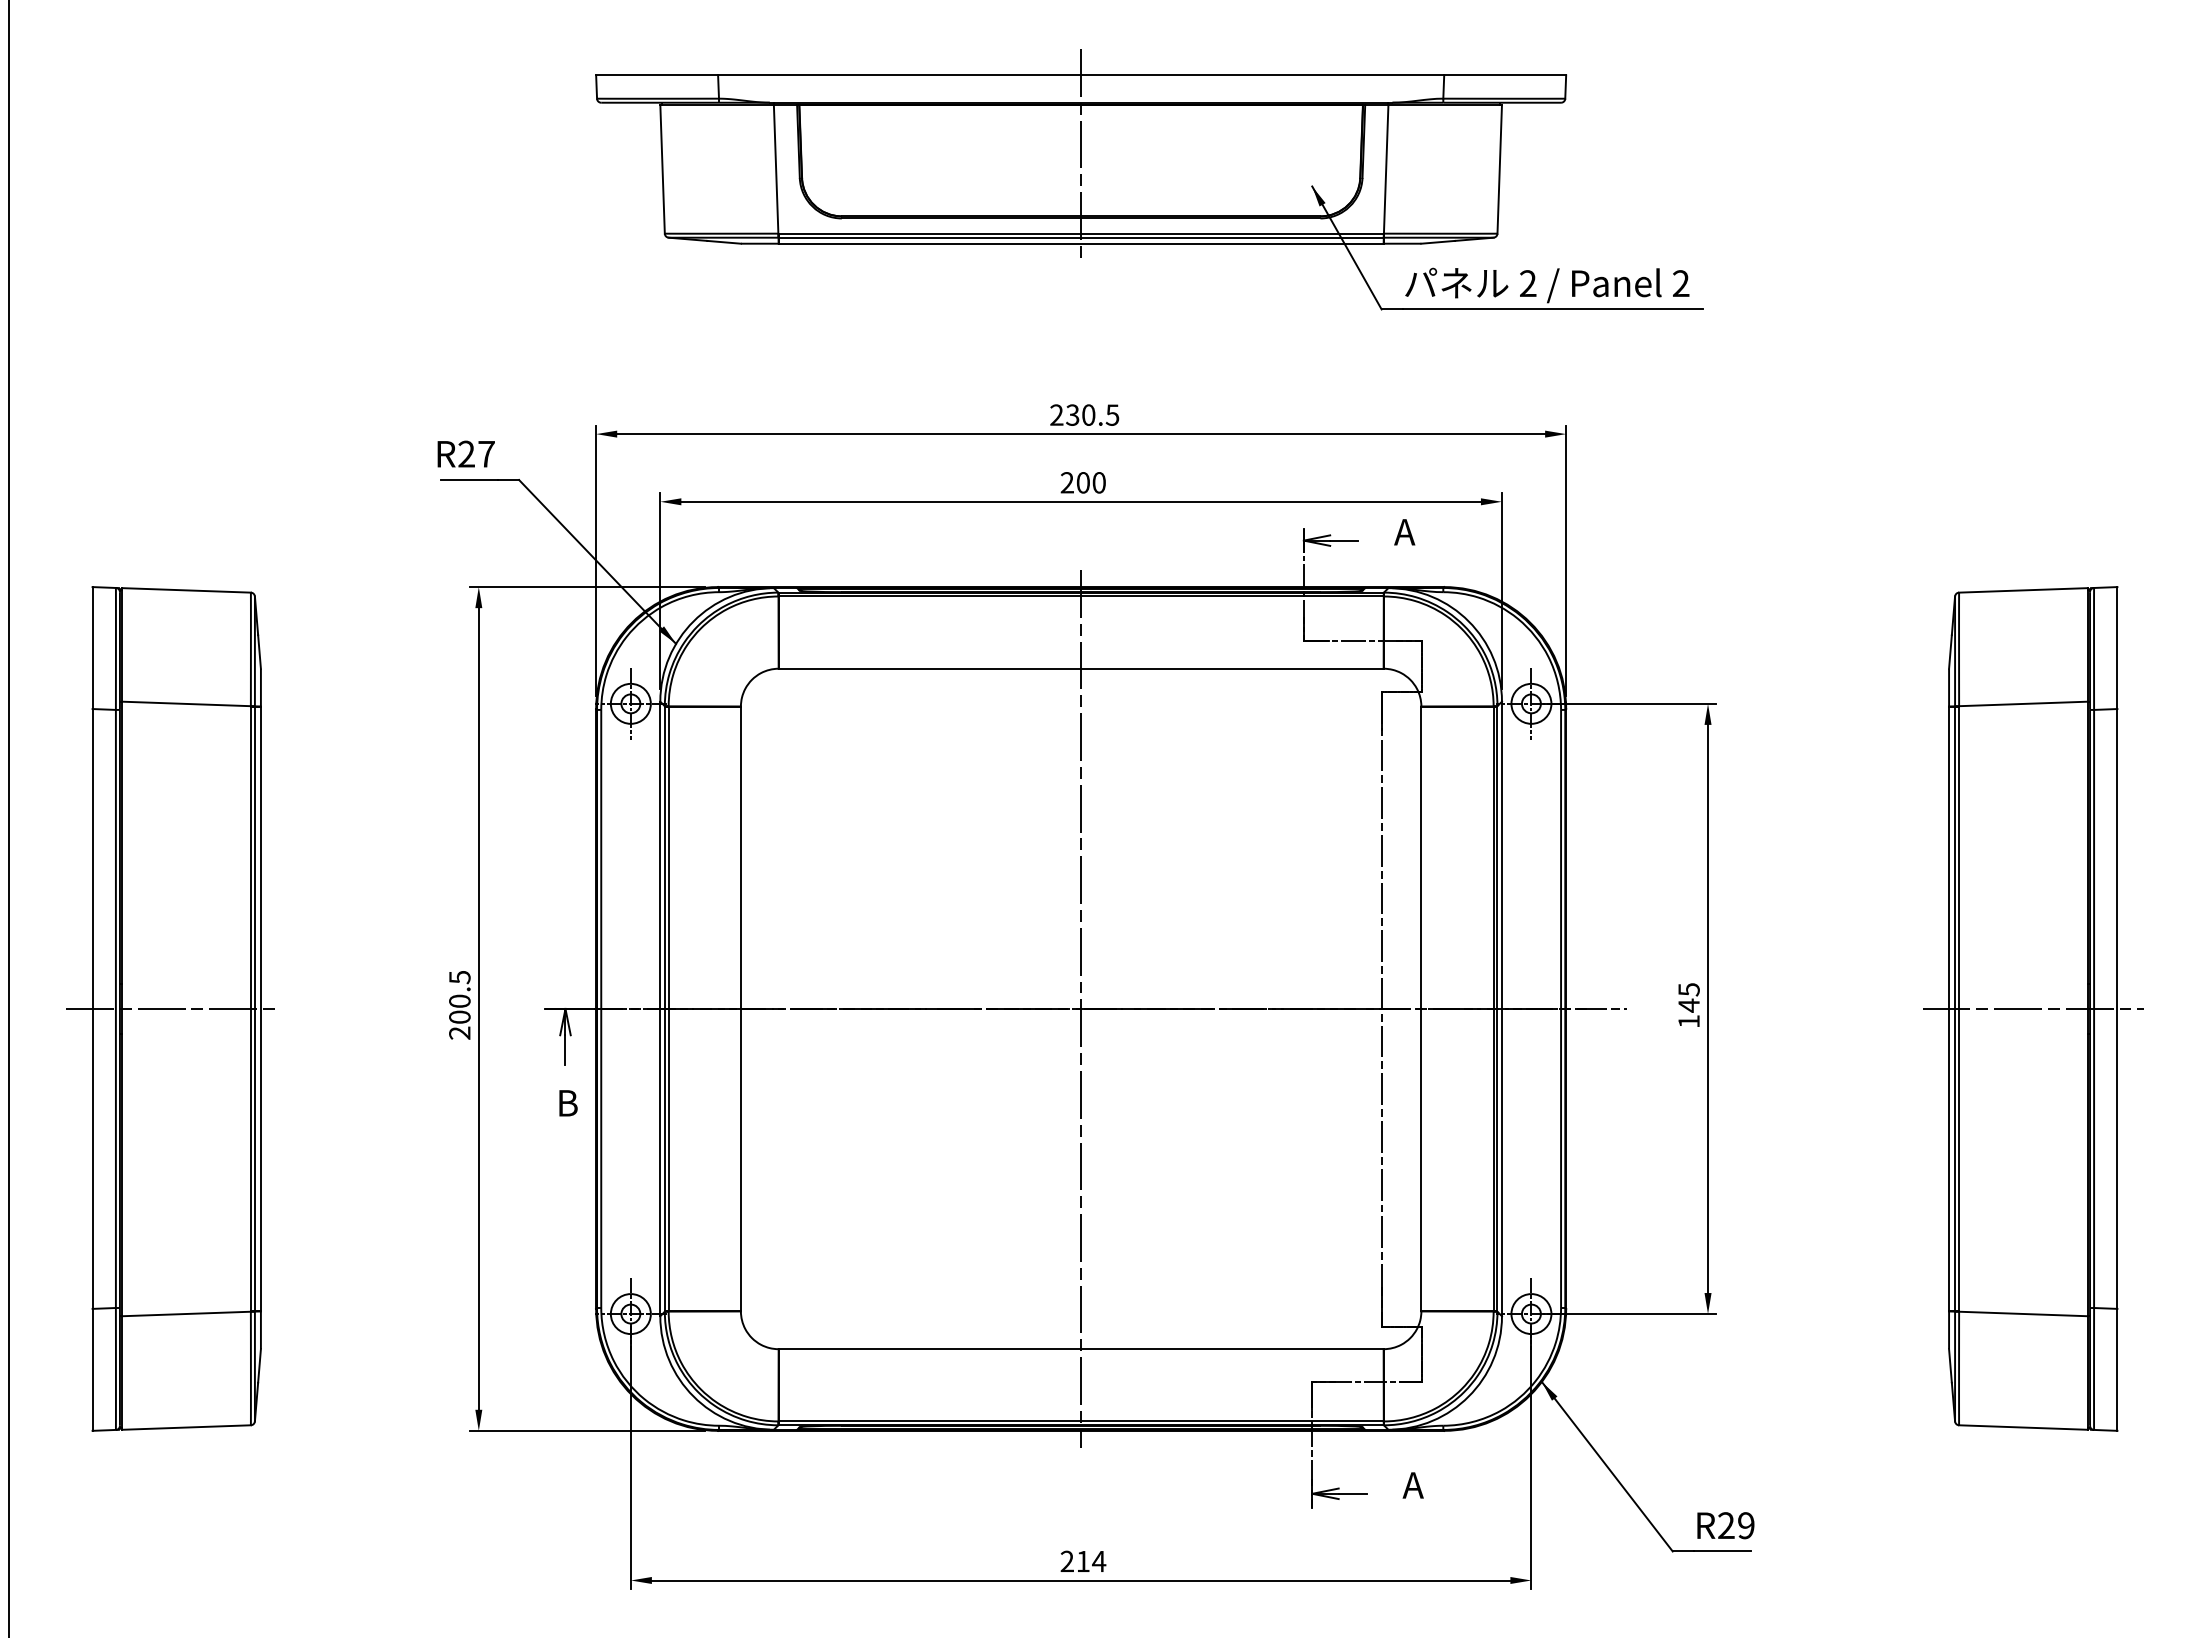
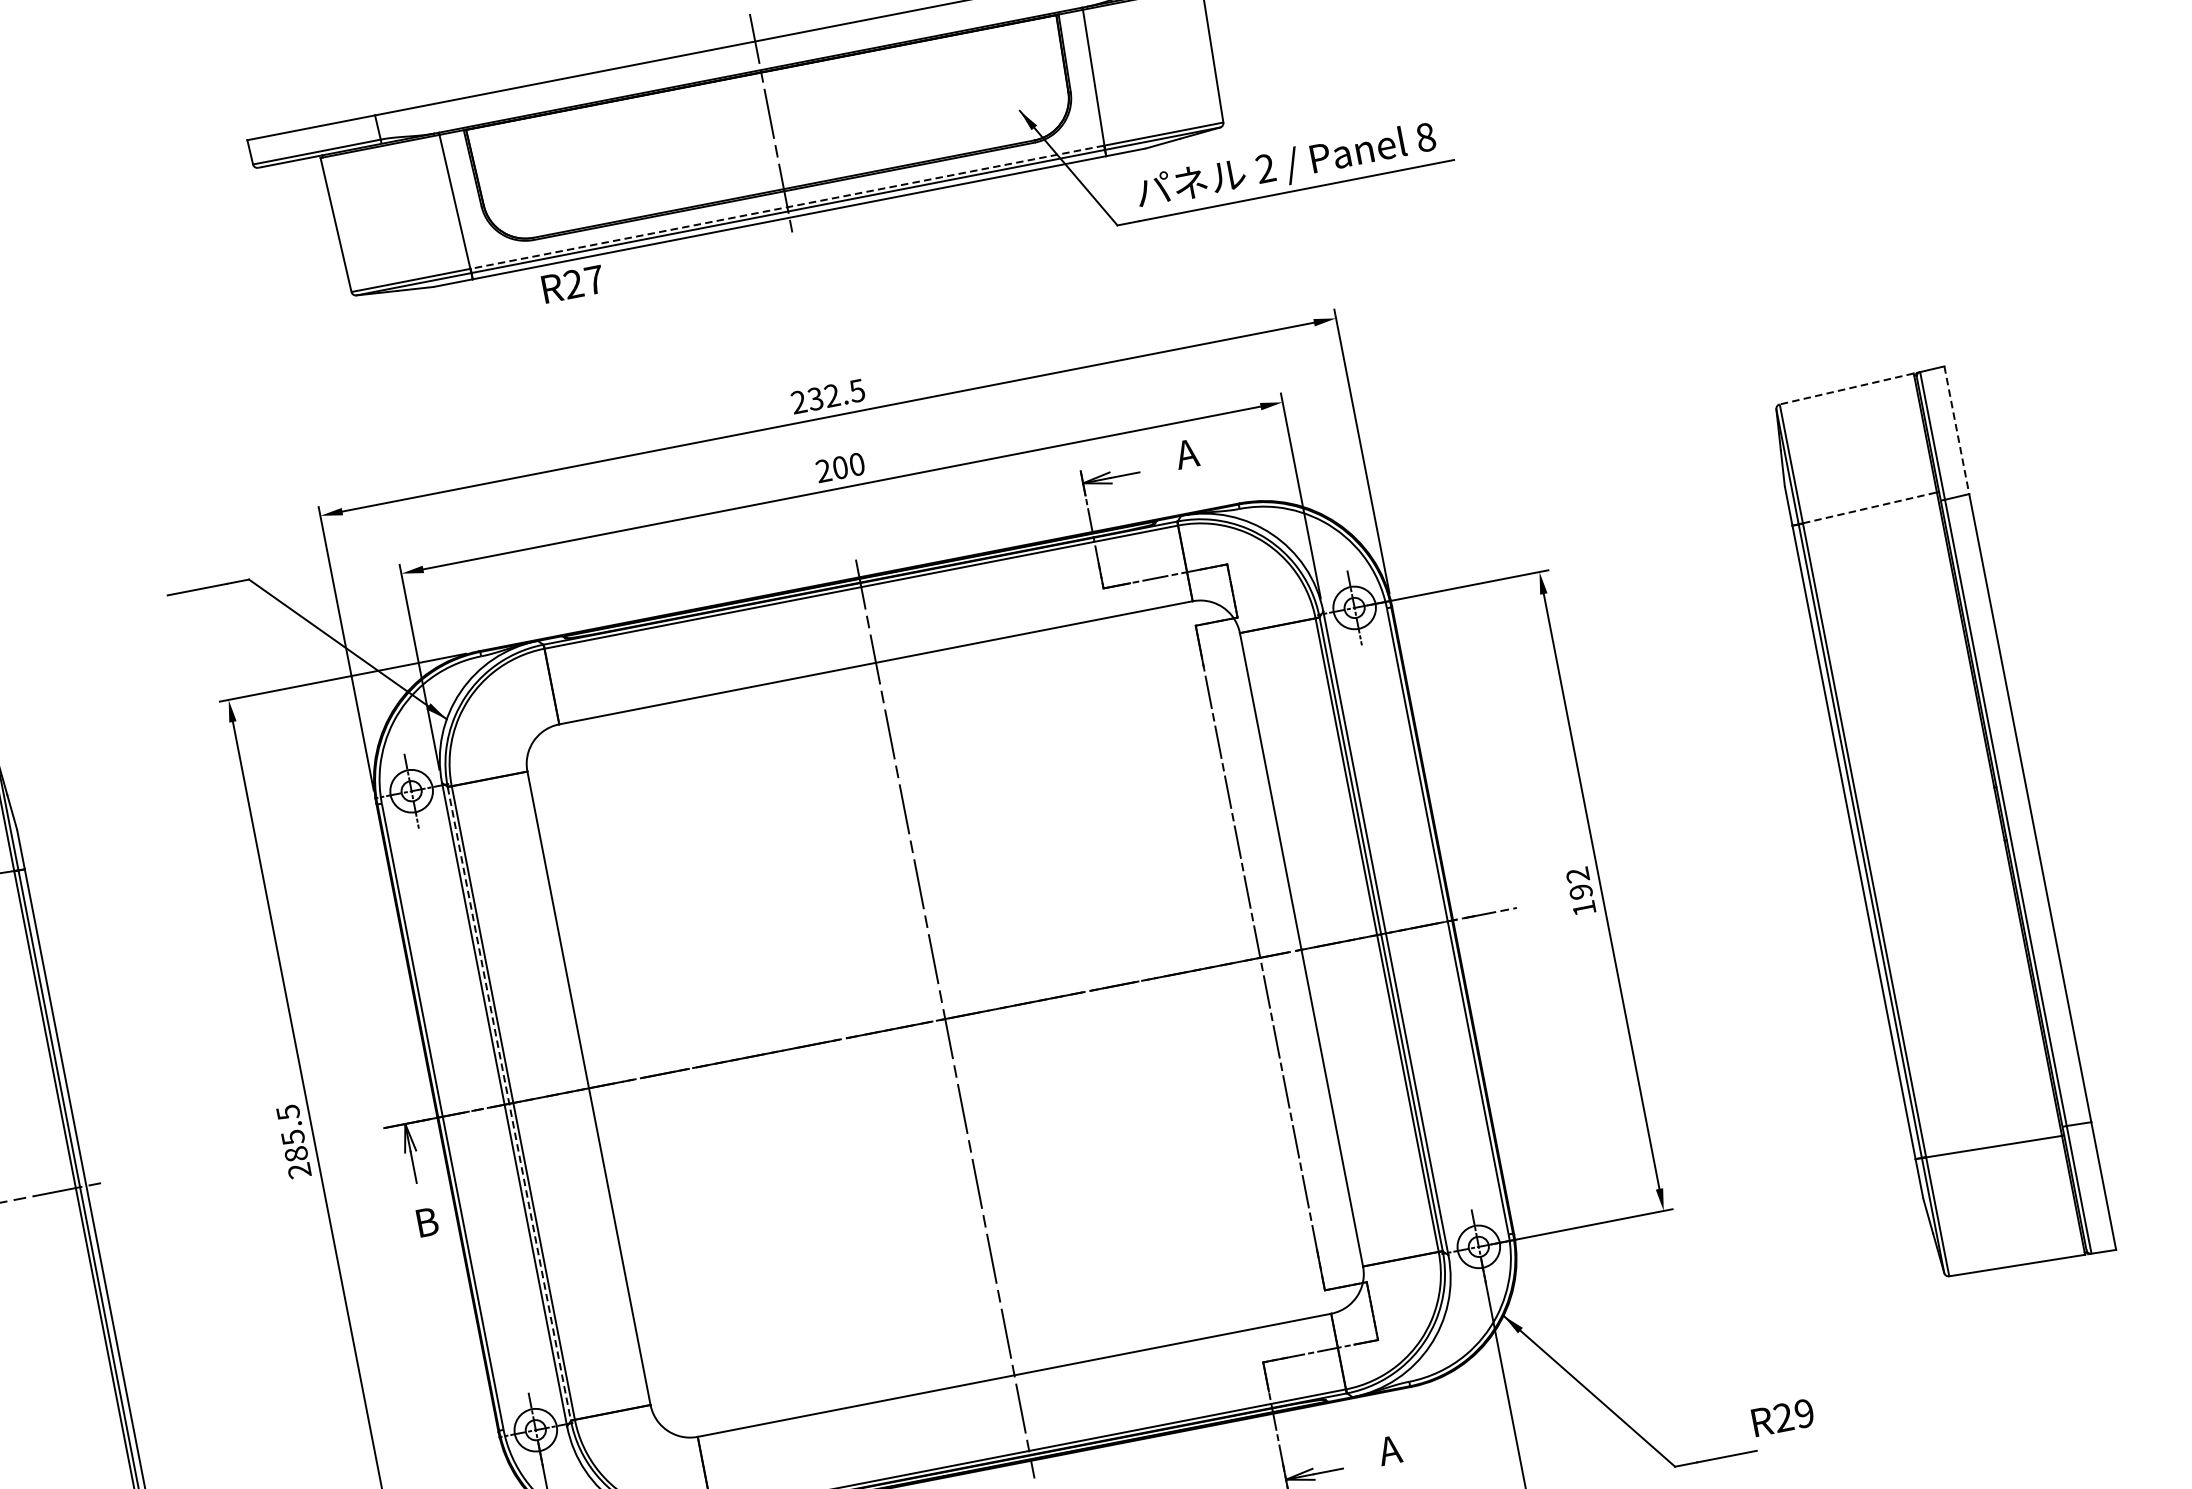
line: (1080, 233) -> (786, 207), solid -> dashed
text: (1681, 283) -> (1426, 137), 2 -> 8
text: (1088, 414) -> (831, 395), 230.5 -> 232.5
text: (465, 453) -> (572, 283), moved
line: (2023, 590) -> (1846, 389), solid -> dashed
line: (2117, 648) -> (1957, 430), solid -> dashed
line: (2024, 703) -> (1870, 507), solid -> dashed
text: (1688, 997) -> (1578, 883), 145 -> 192
text: (459, 1008) -> (294, 1145), 200.5 -> 285.5
line: (2032, 1008) -> (1941, 824), removed
line: (664, 1009) -> (509, 1104), solid -> dashed
text: (1725, 1525) -> (1782, 1417), moved

